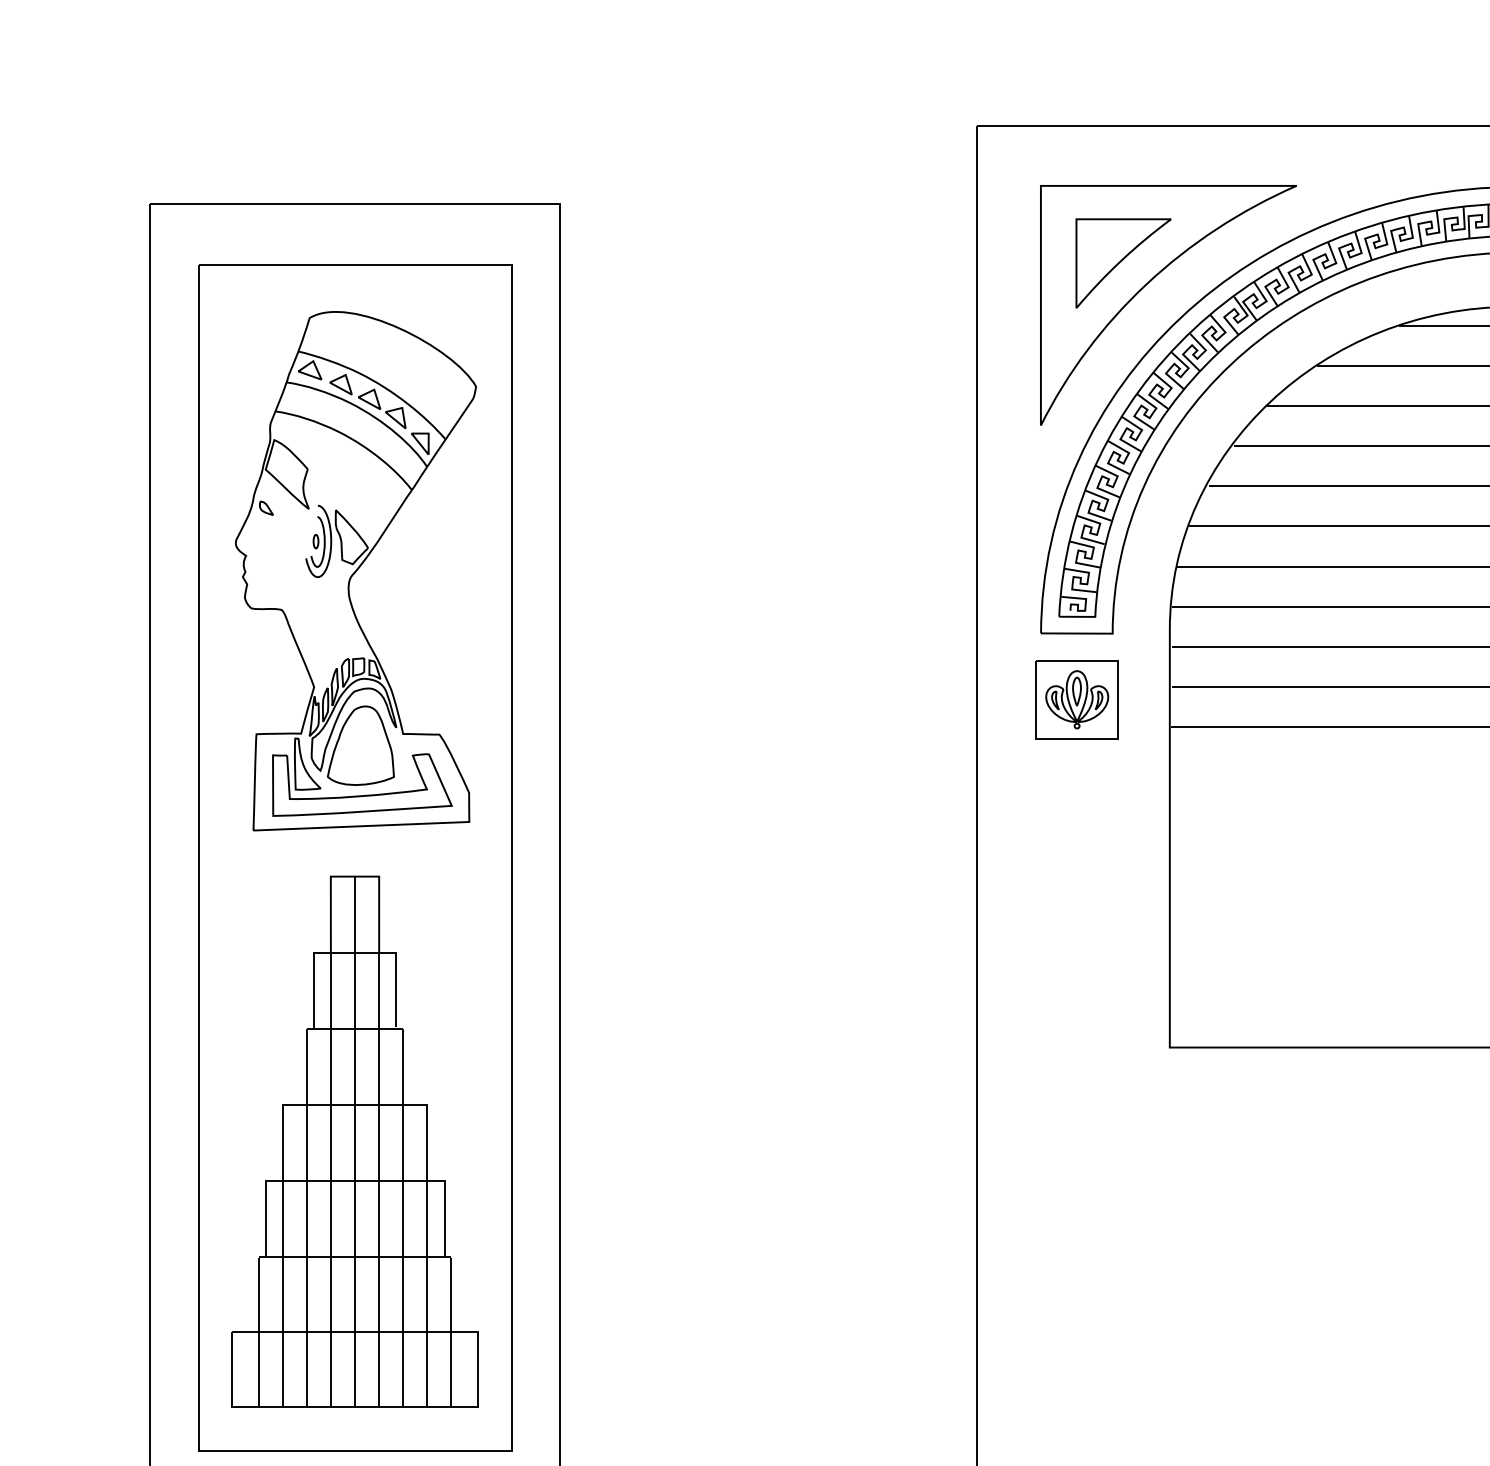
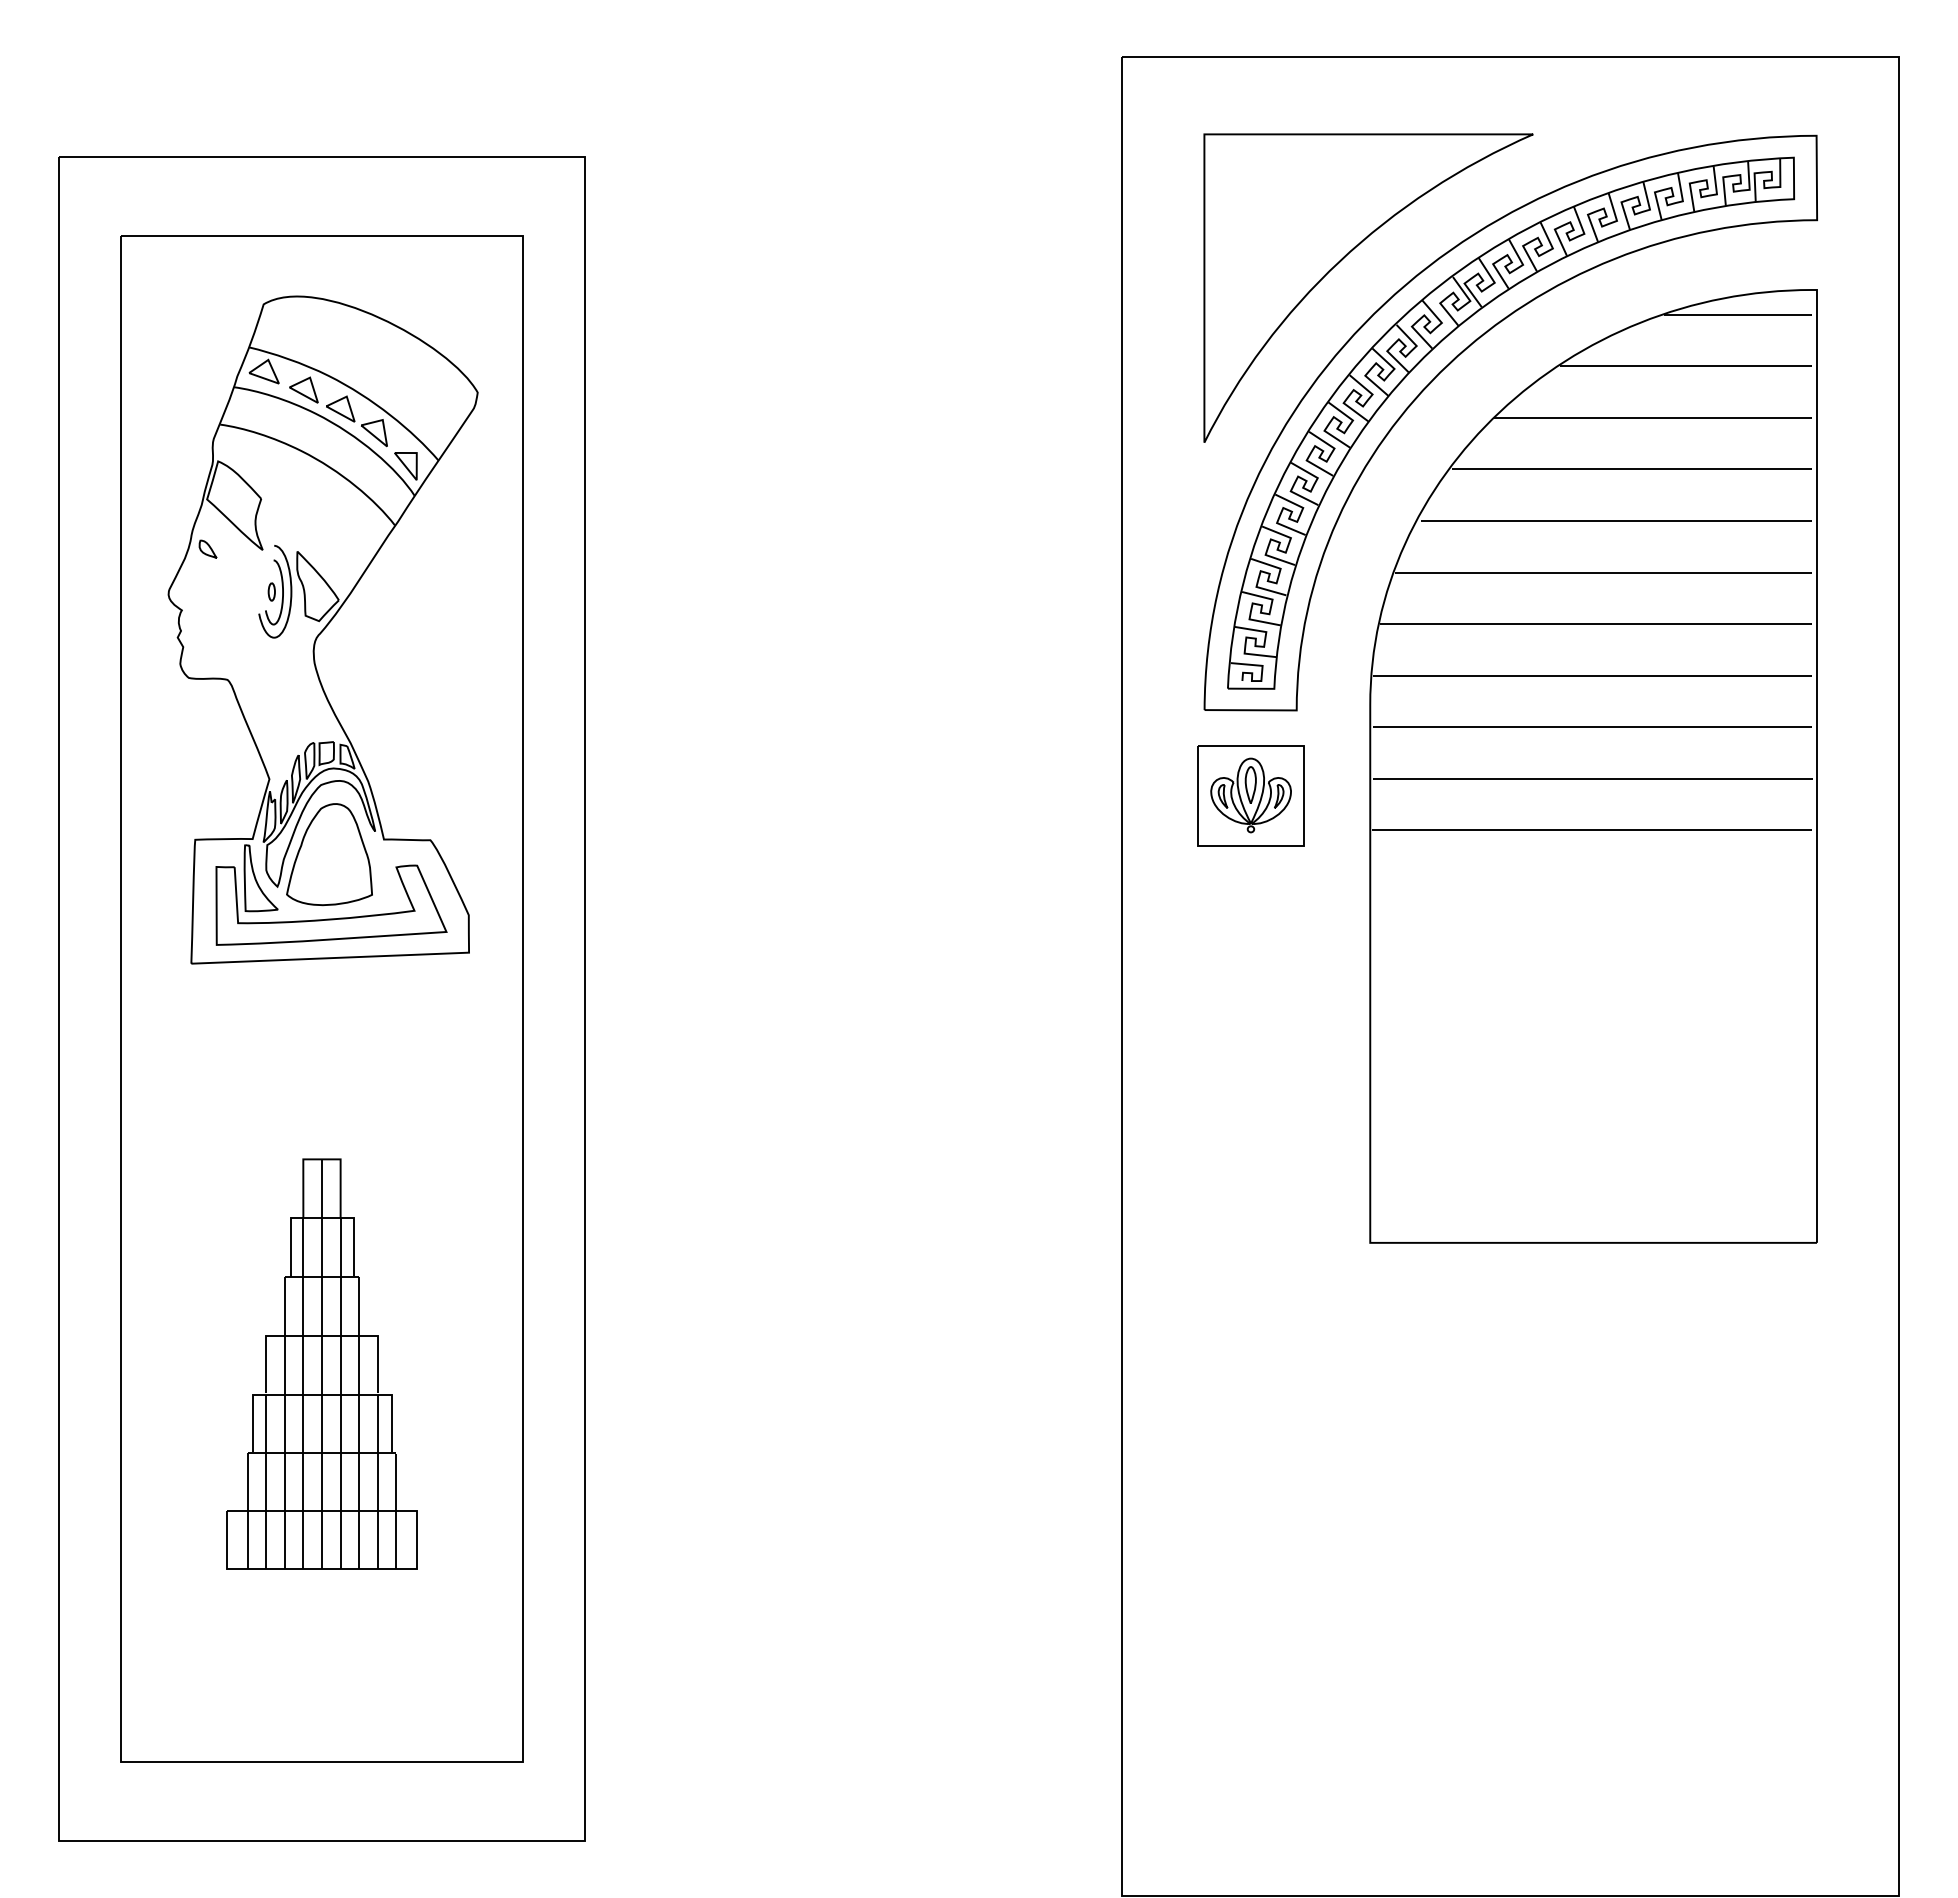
part: (1123, 263) -> (1310, 234), removed
part: (354, 1141) -> (321, 1363), size x0.6

